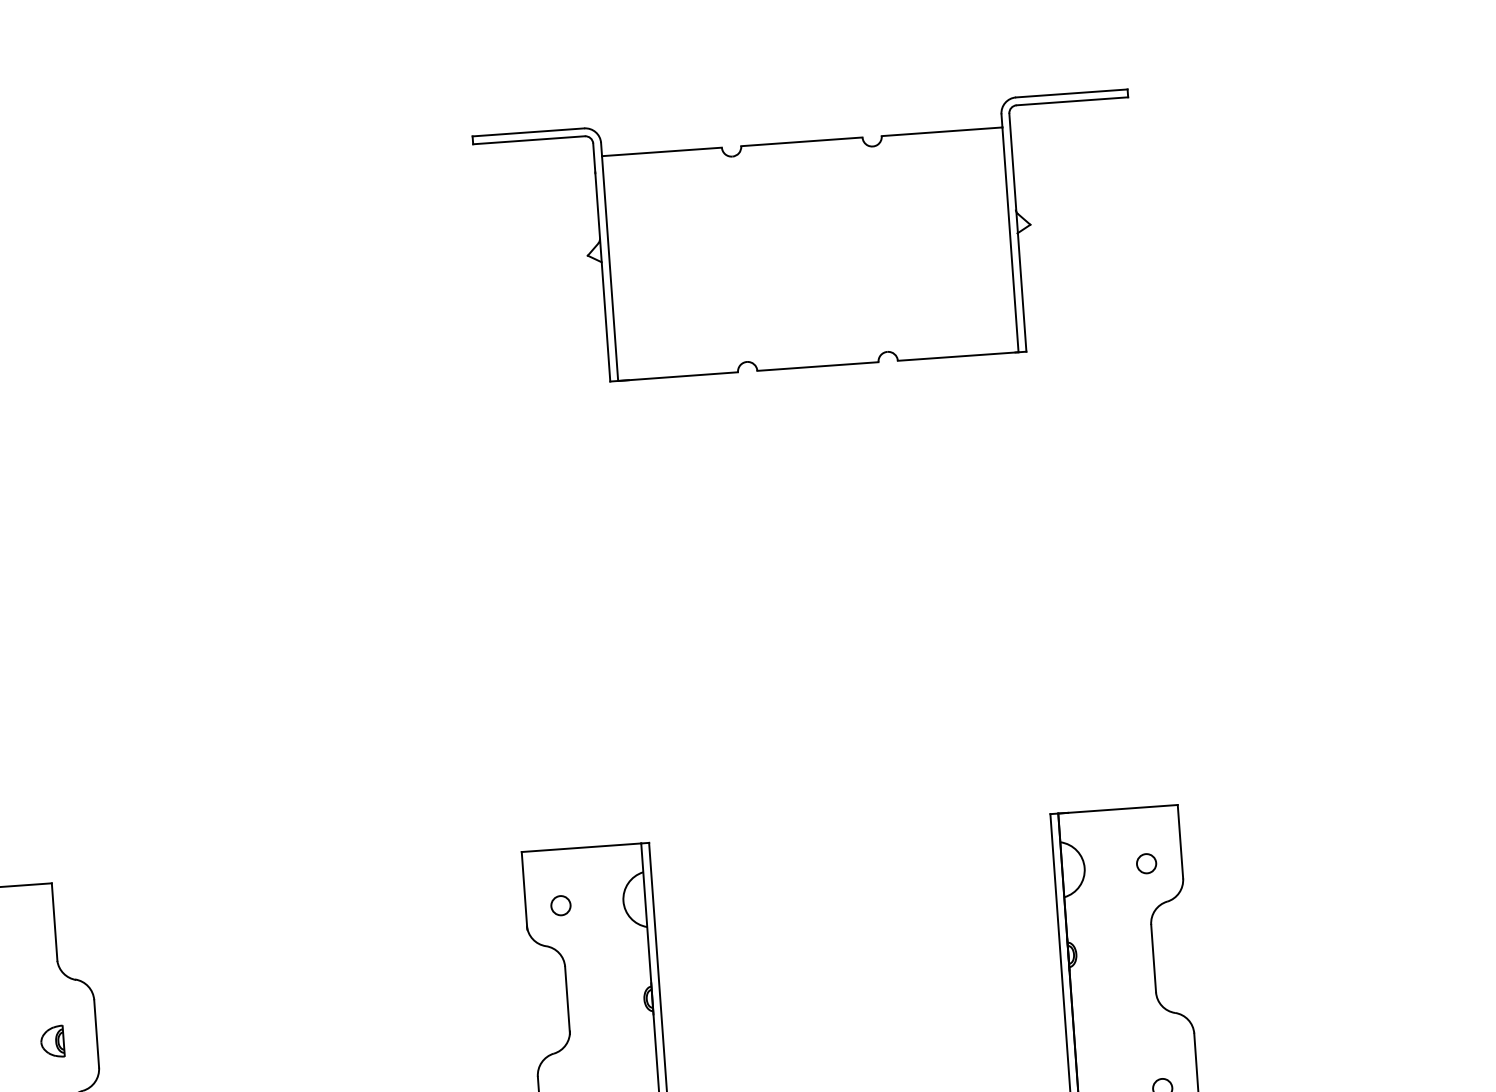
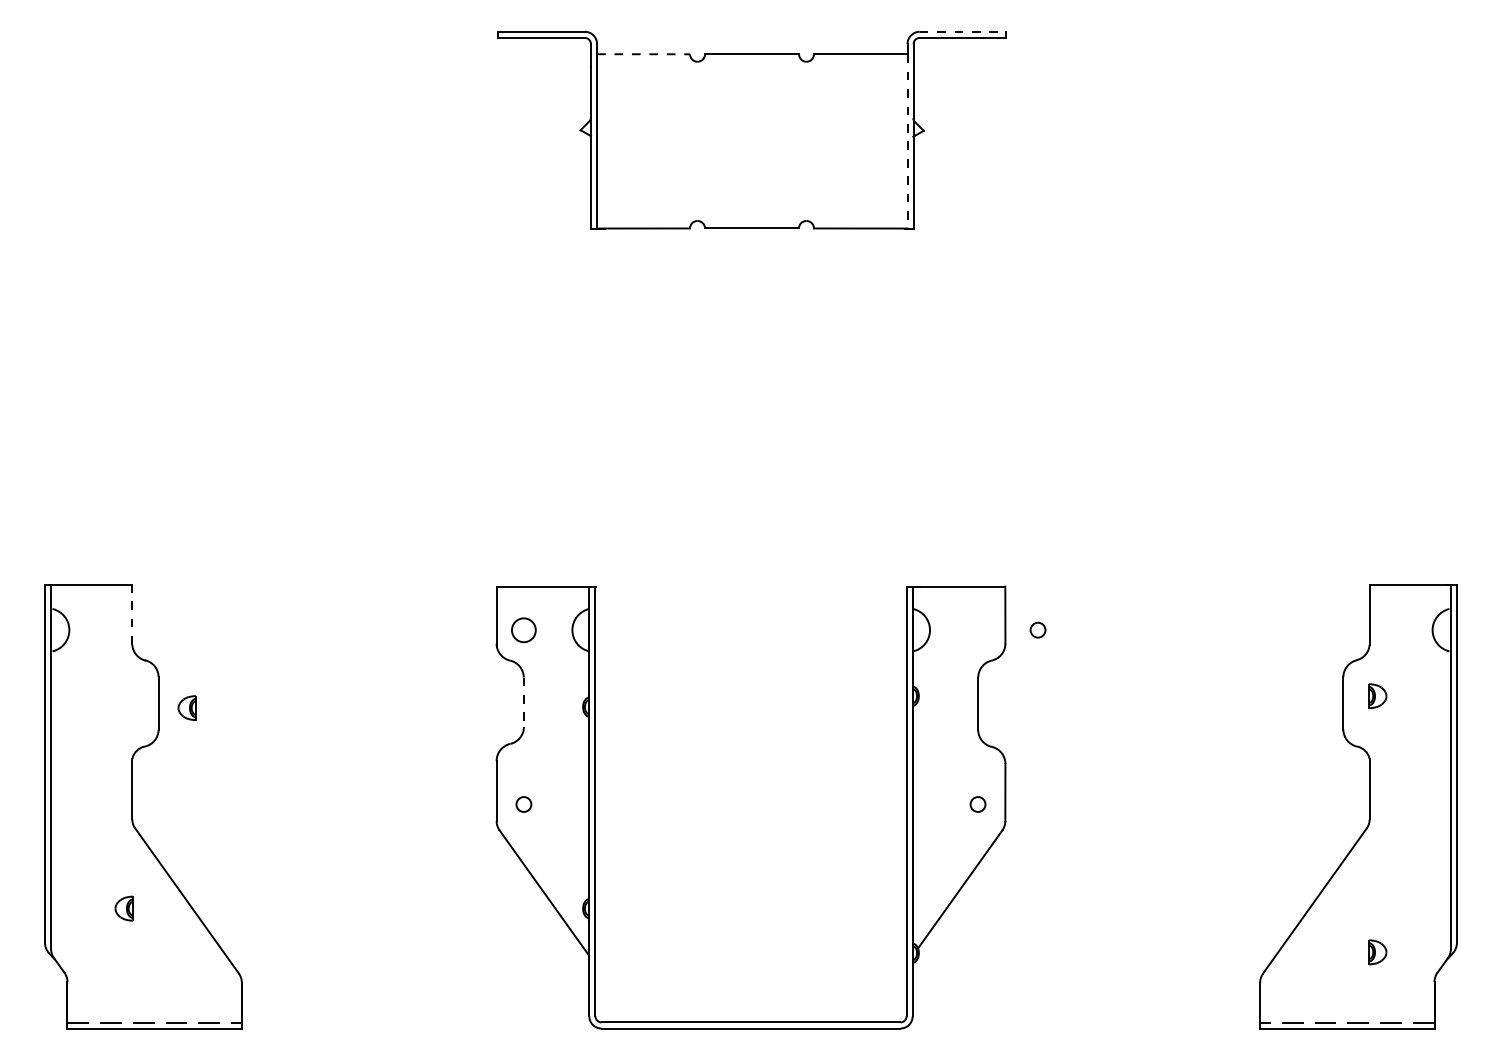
line: (1072, 93) -> (963, 31), solid -> dashed
line: (663, 152) -> (644, 54), solid -> dashed
line: (1010, 240) -> (907, 141), solid -> dashed
circle: (1145, 862) -> (1037, 629), moved
circle: (560, 904) -> (523, 629), size x1.6
line: (54, 921) -> (132, 614), solid -> dashed
line: (567, 1001) -> (523, 704), solid -> dashed
part: (51, 1041) -> (186, 707), moved

